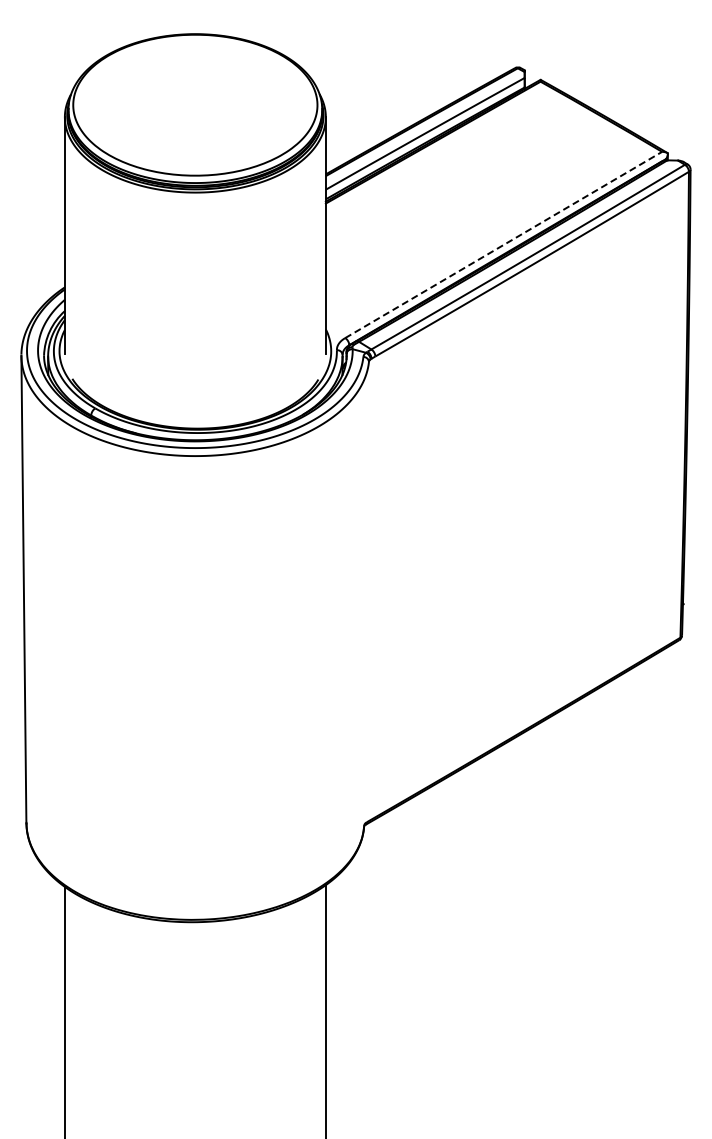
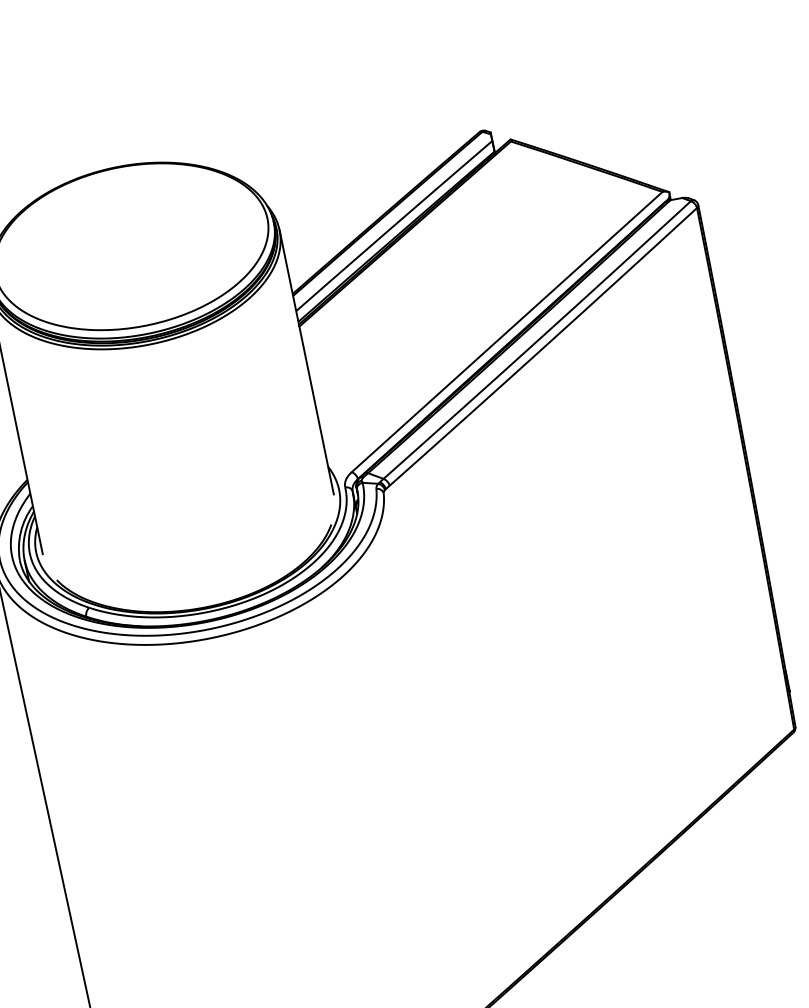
line: (503, 244) -> (506, 331), dashed -> solid

